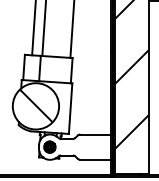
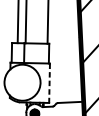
hatch: (35, 105) -> (22, 82), removed
line: (70, 109) -> (49, 83), solid -> dashed

